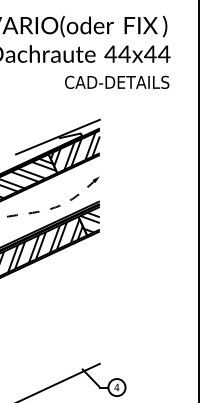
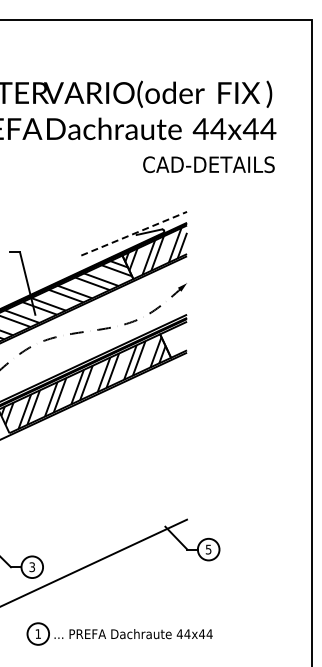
line: (58, 136) -> (134, 233), solid -> dashed
hatch: (89, 222) -> (174, 341), removed
text: (116, 387) -> (208, 549), 4 -> 5

